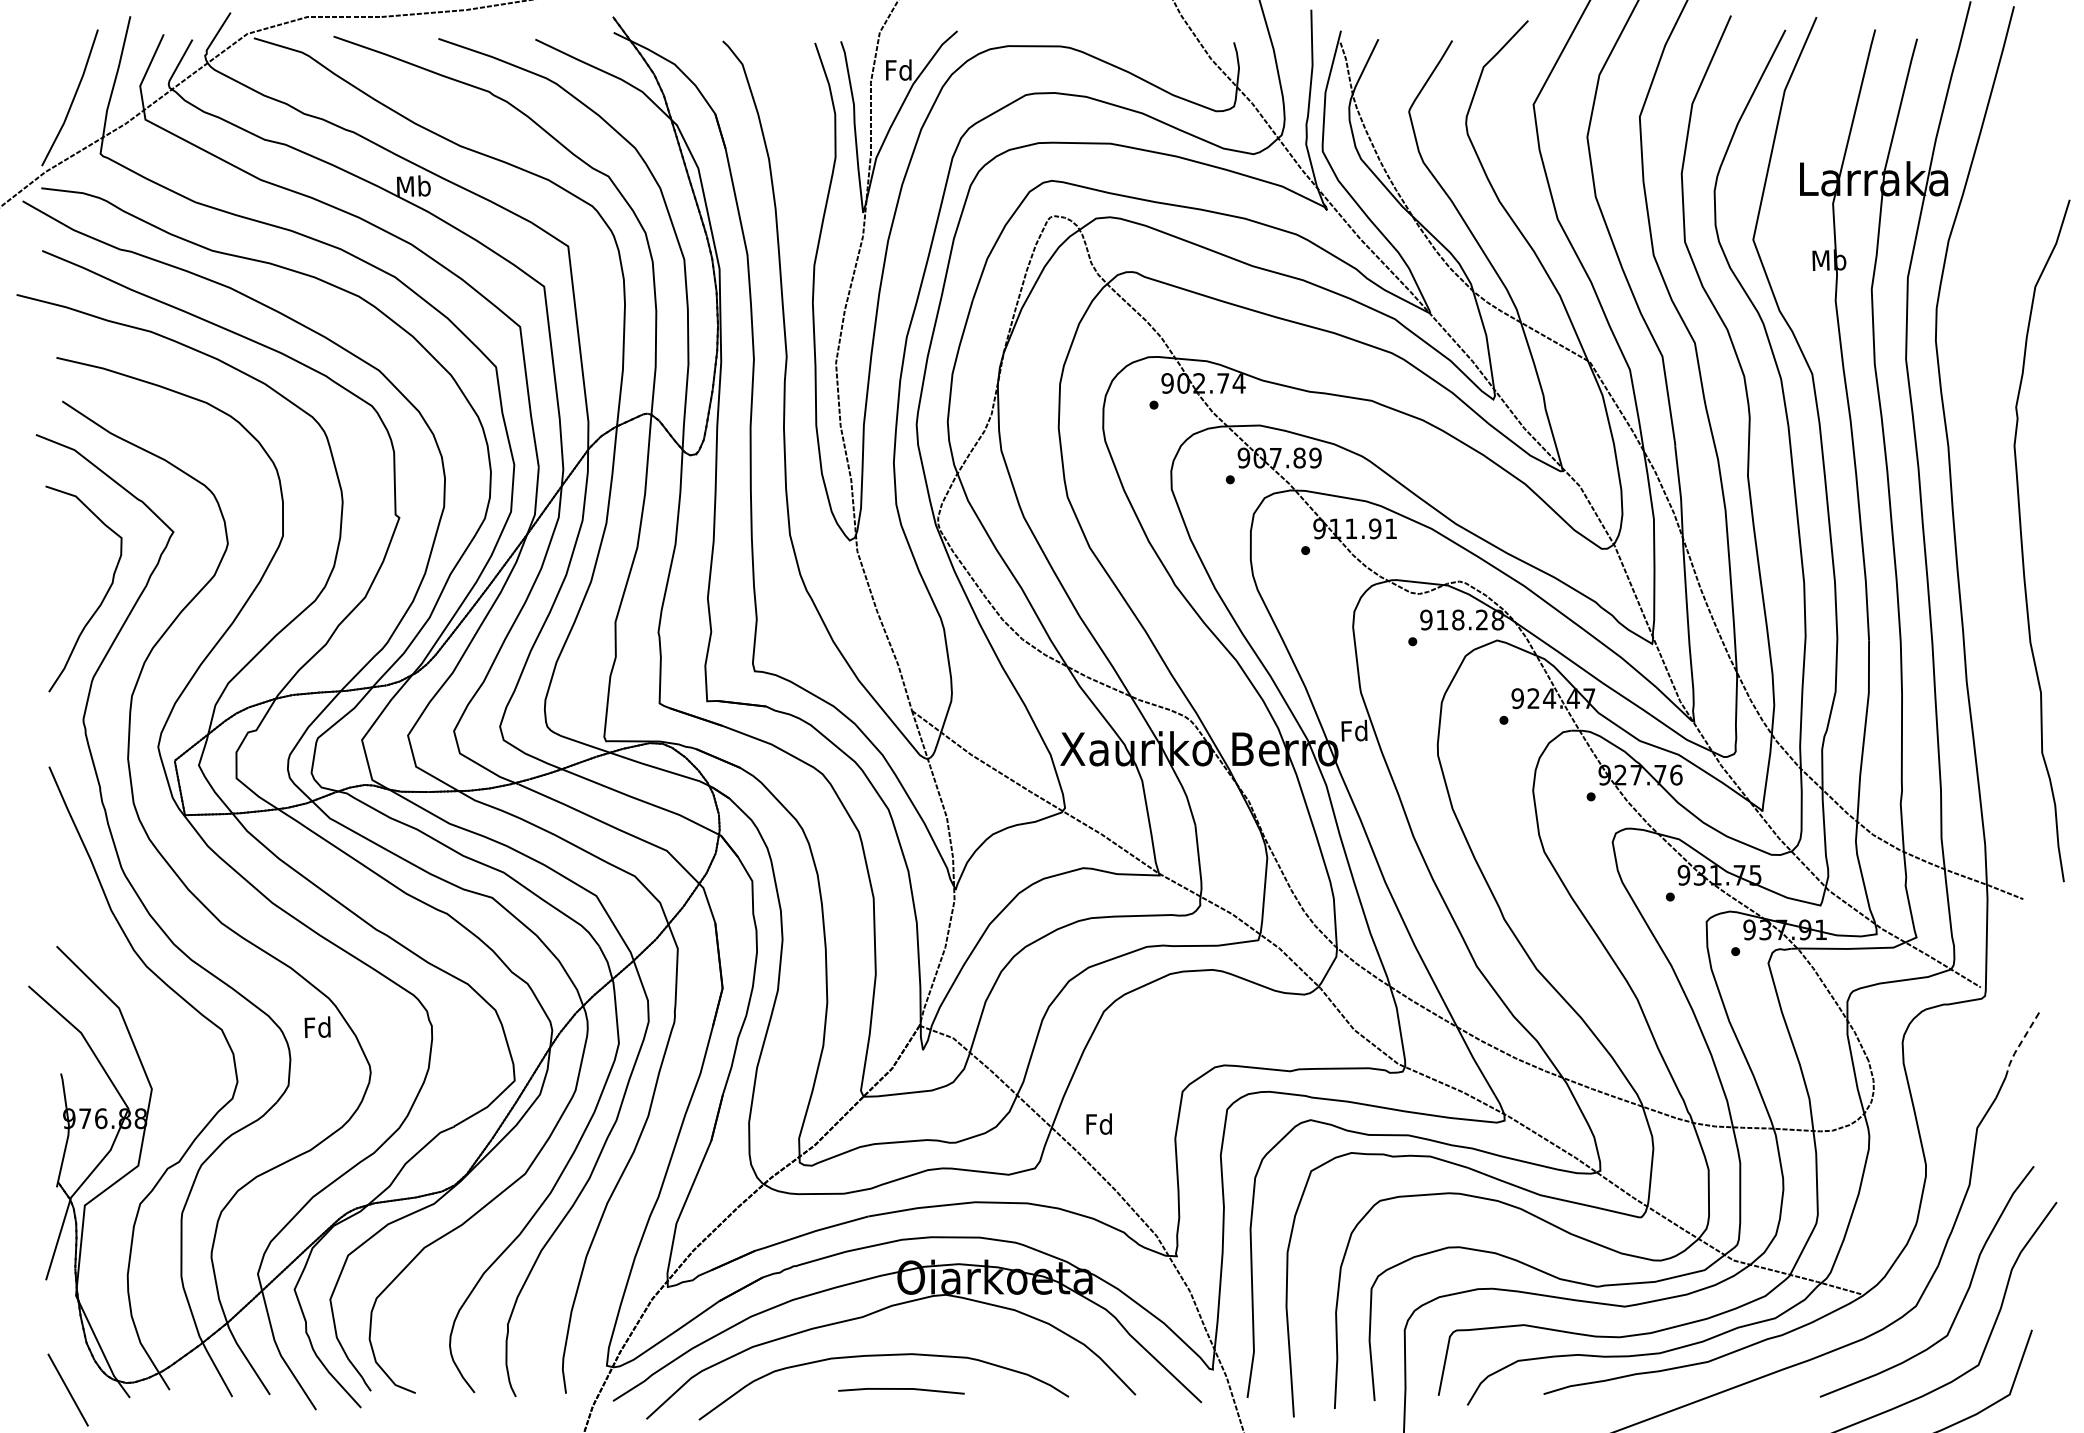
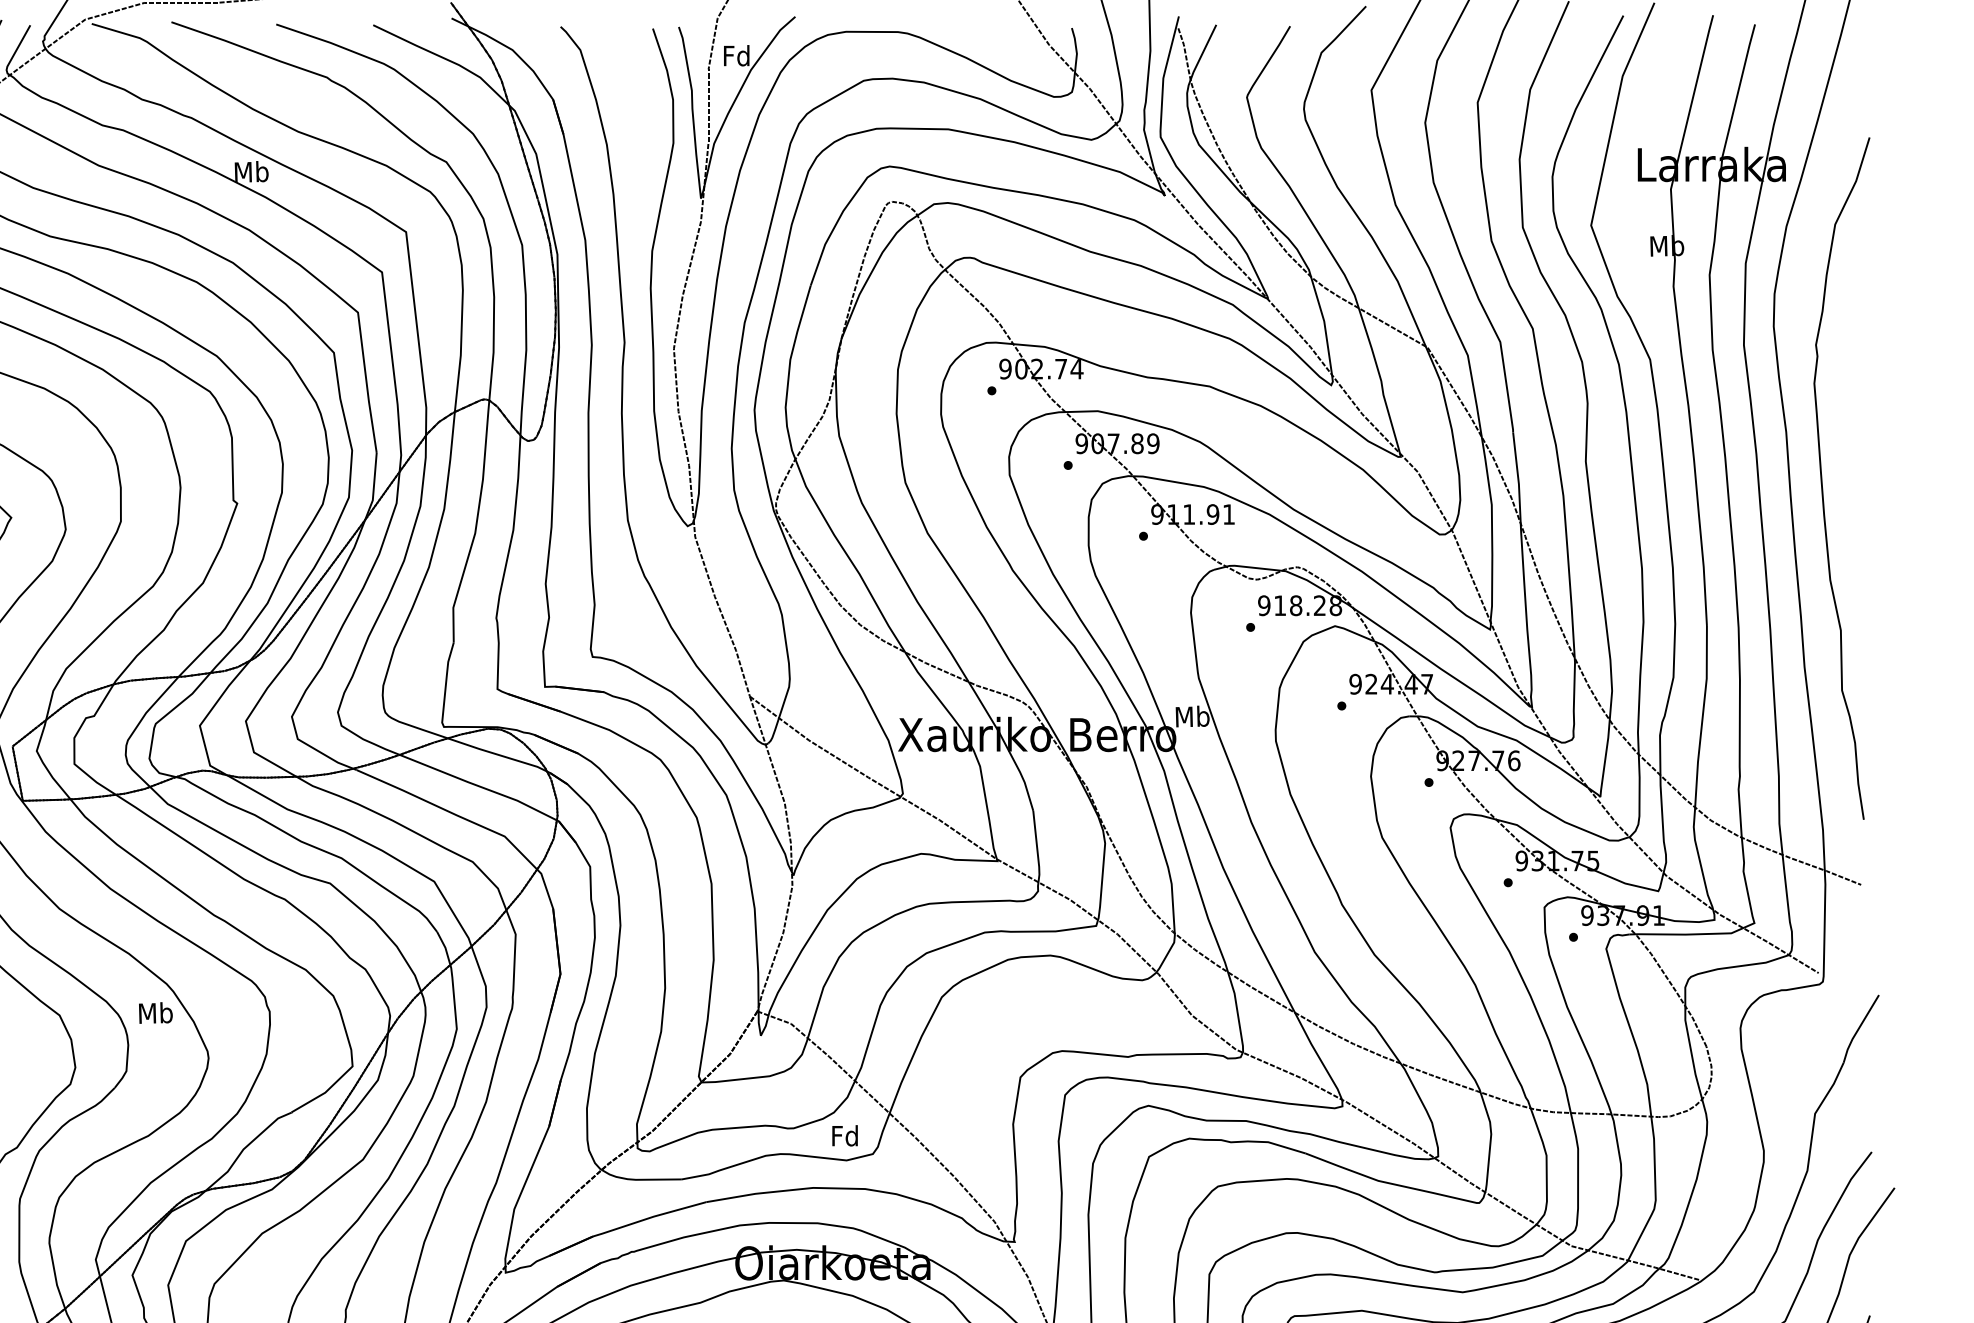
curve: (2022, 540) -> (1822, 478), moved
text: (1354, 730) -> (1192, 716), Fd -> Mb
text: (317, 1027) -> (155, 1013), Fd -> Mb
line: (2020, 1043) -> (1858, 1029), dashed -> solid
text: (1098, 1123) -> (844, 1135), moved

